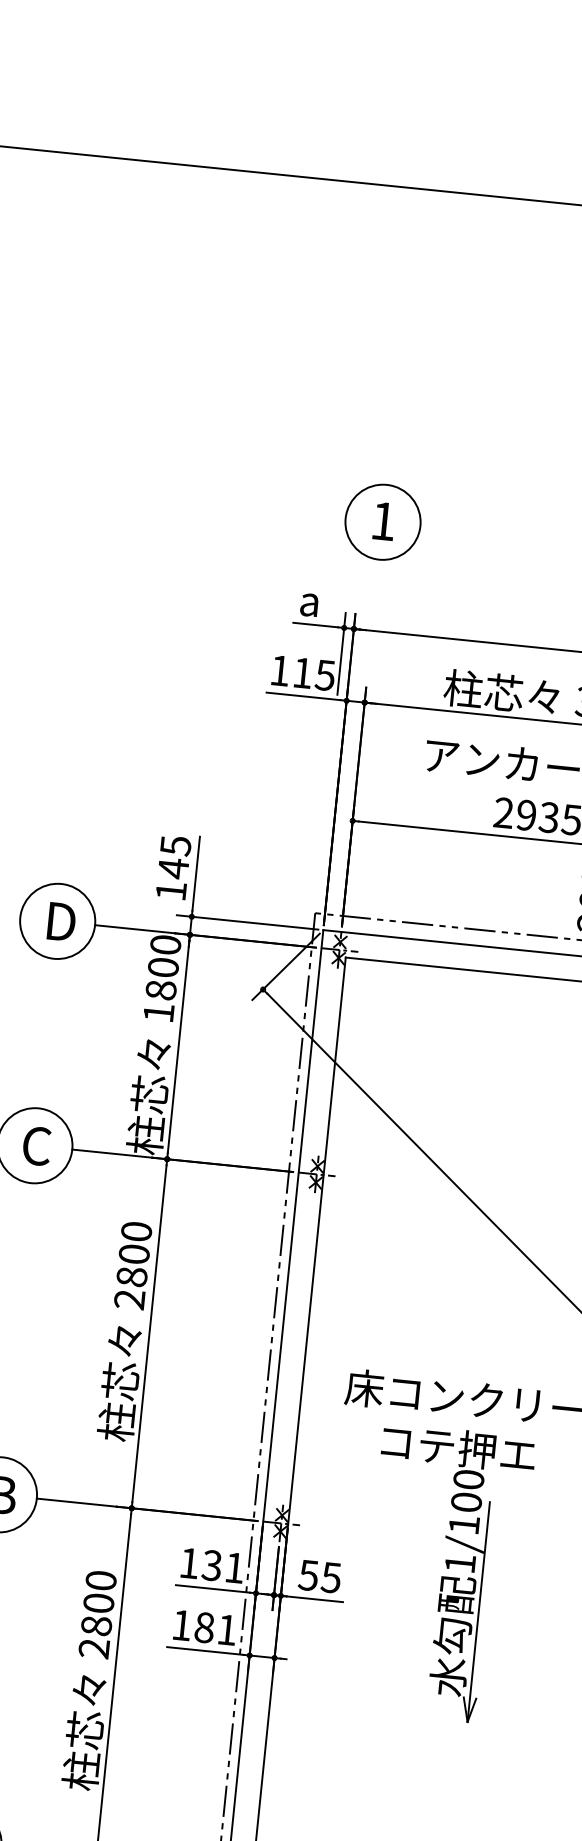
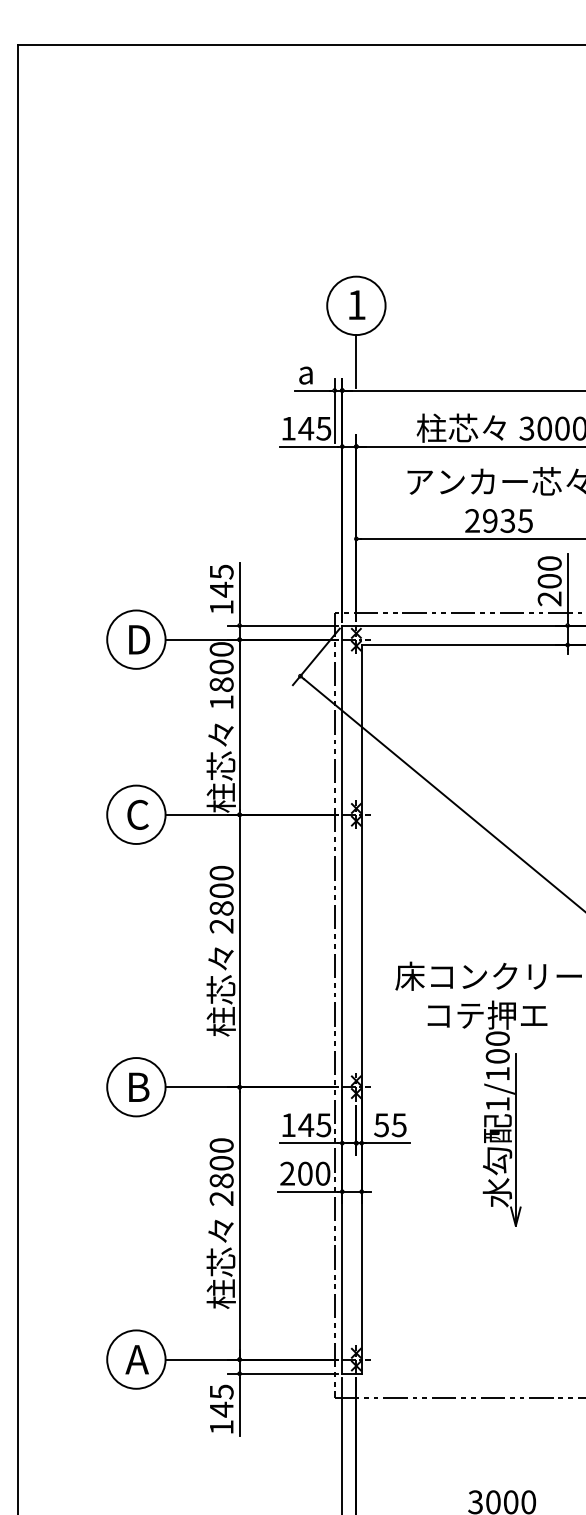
line: (375, 593) -> (356, 361), added
text: (303, 672) -> (306, 428), 115 -> 145
text: (222, 1567) -> (314, 1125), 131 -> 145
text: (204, 1627) -> (305, 1173), 181 -> 200

